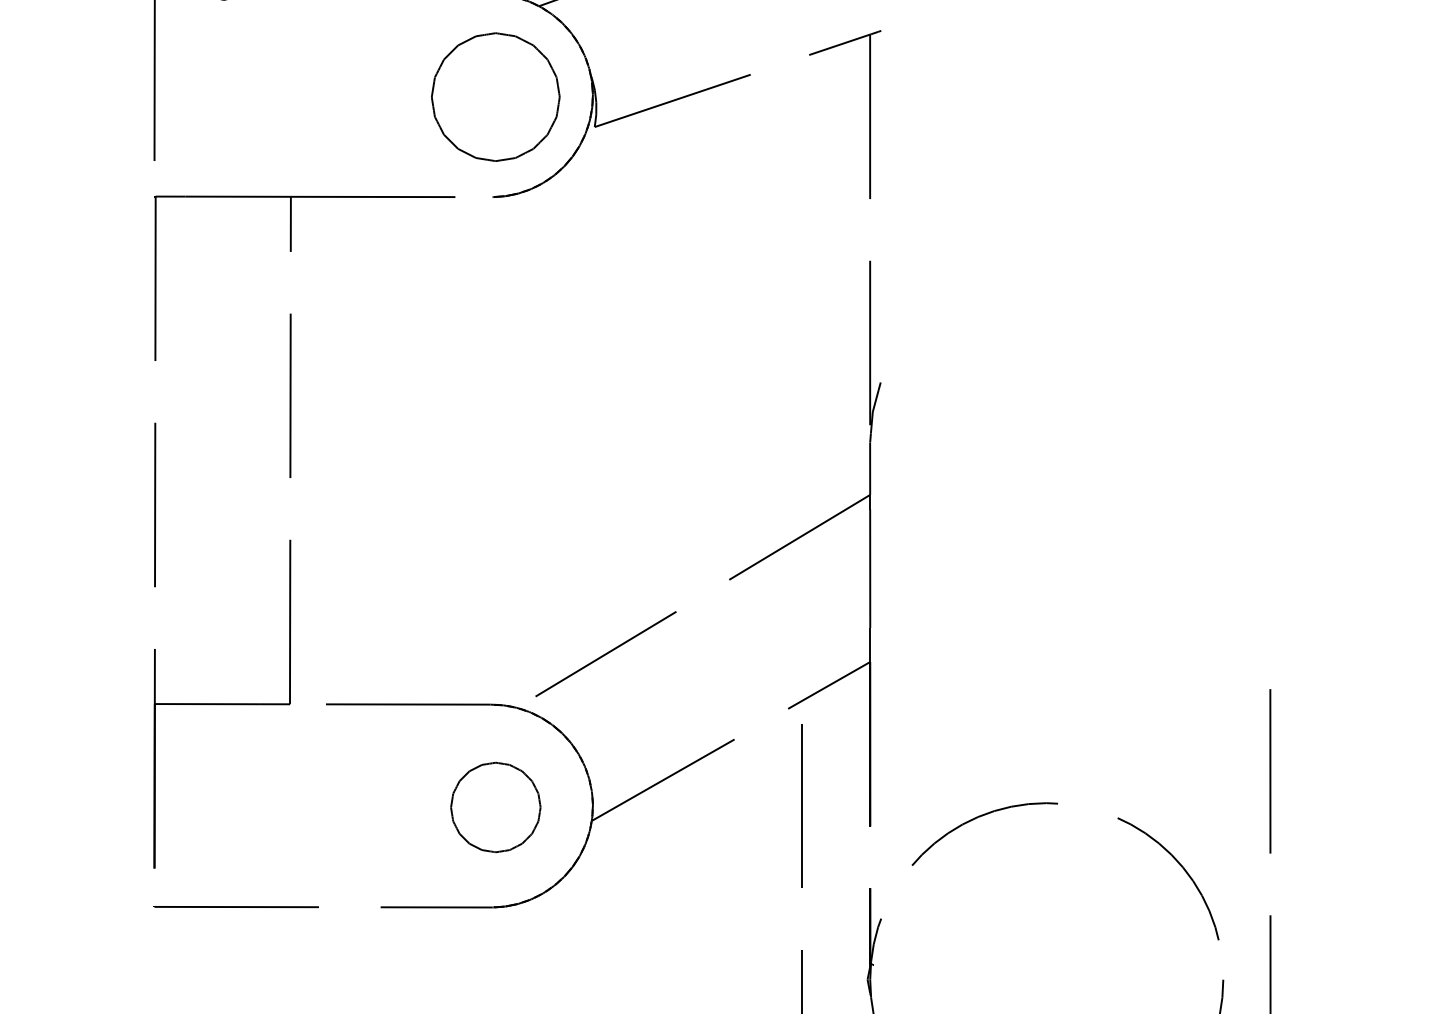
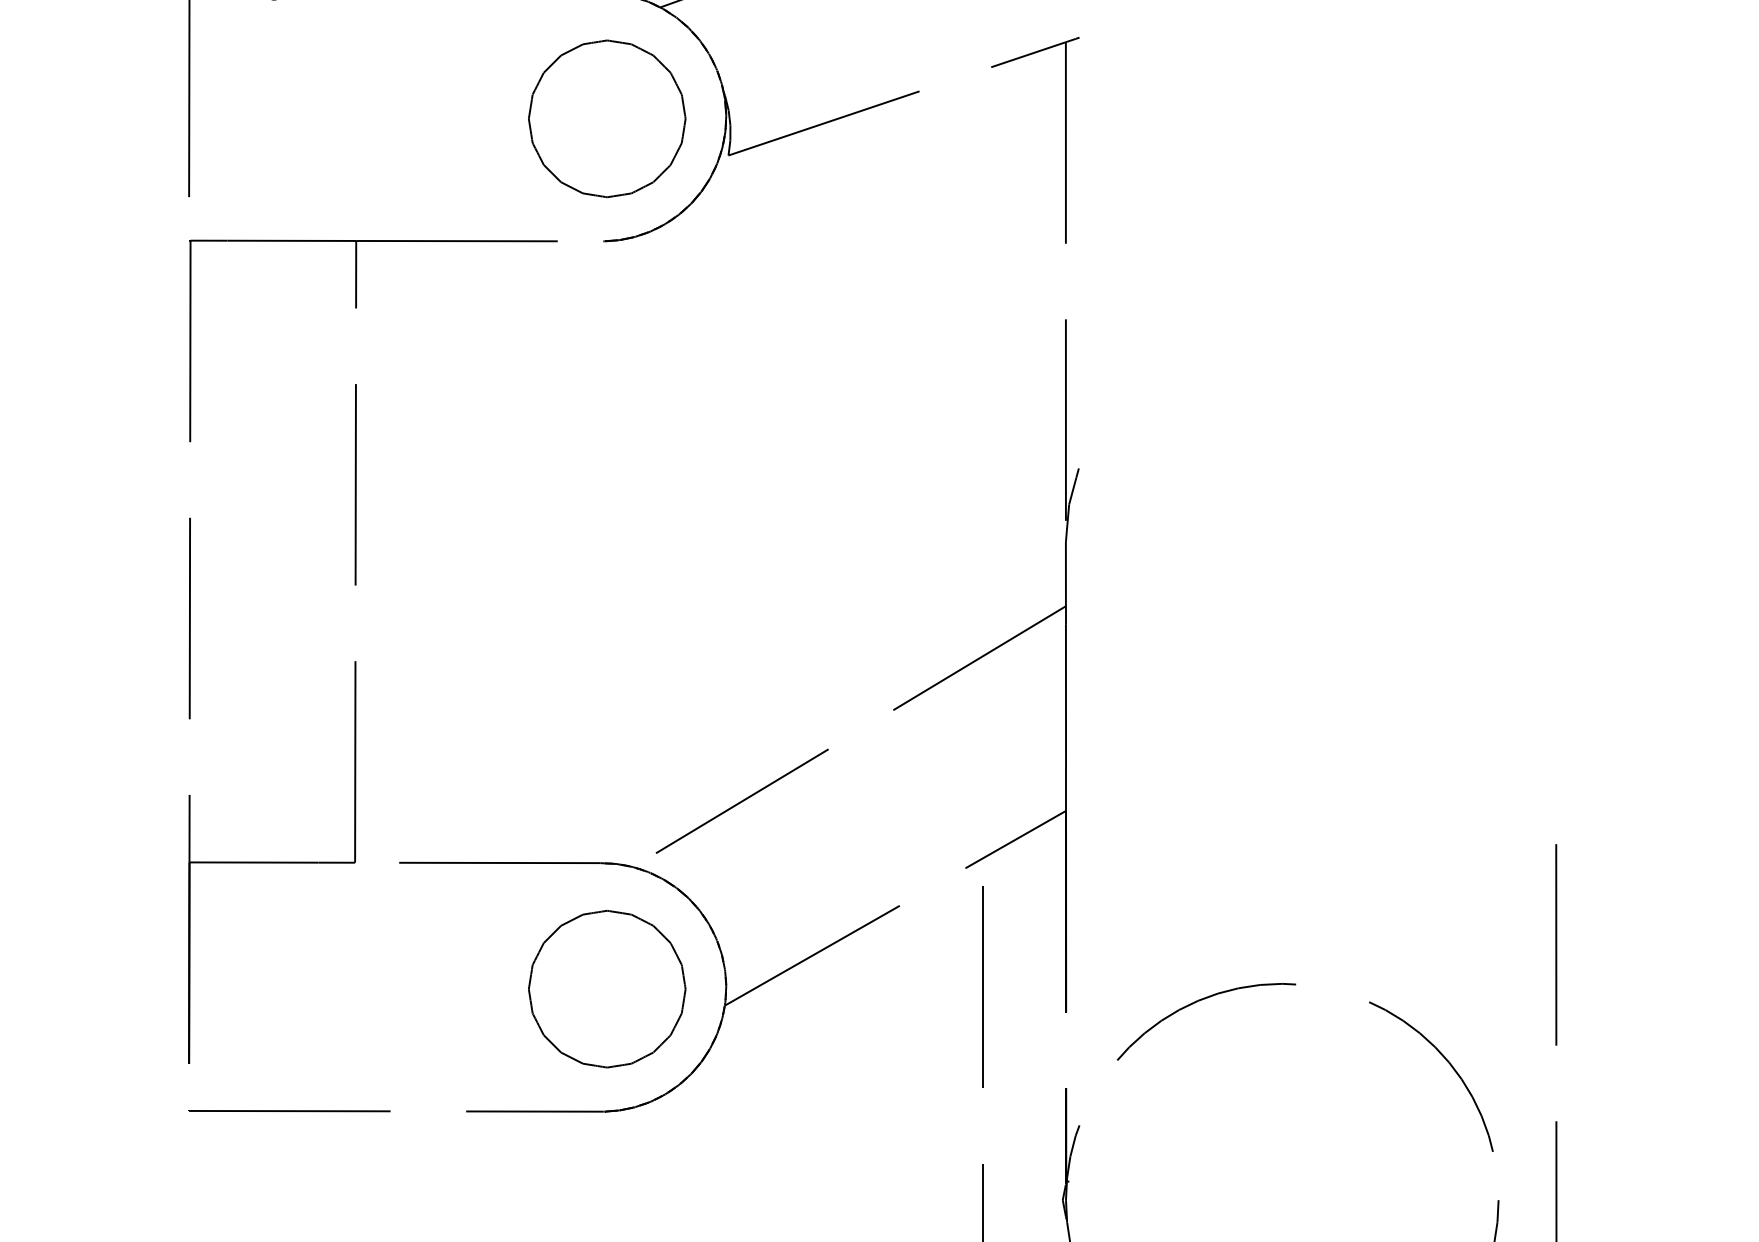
part: (495, 807) -> (606, 989), size x1.43

